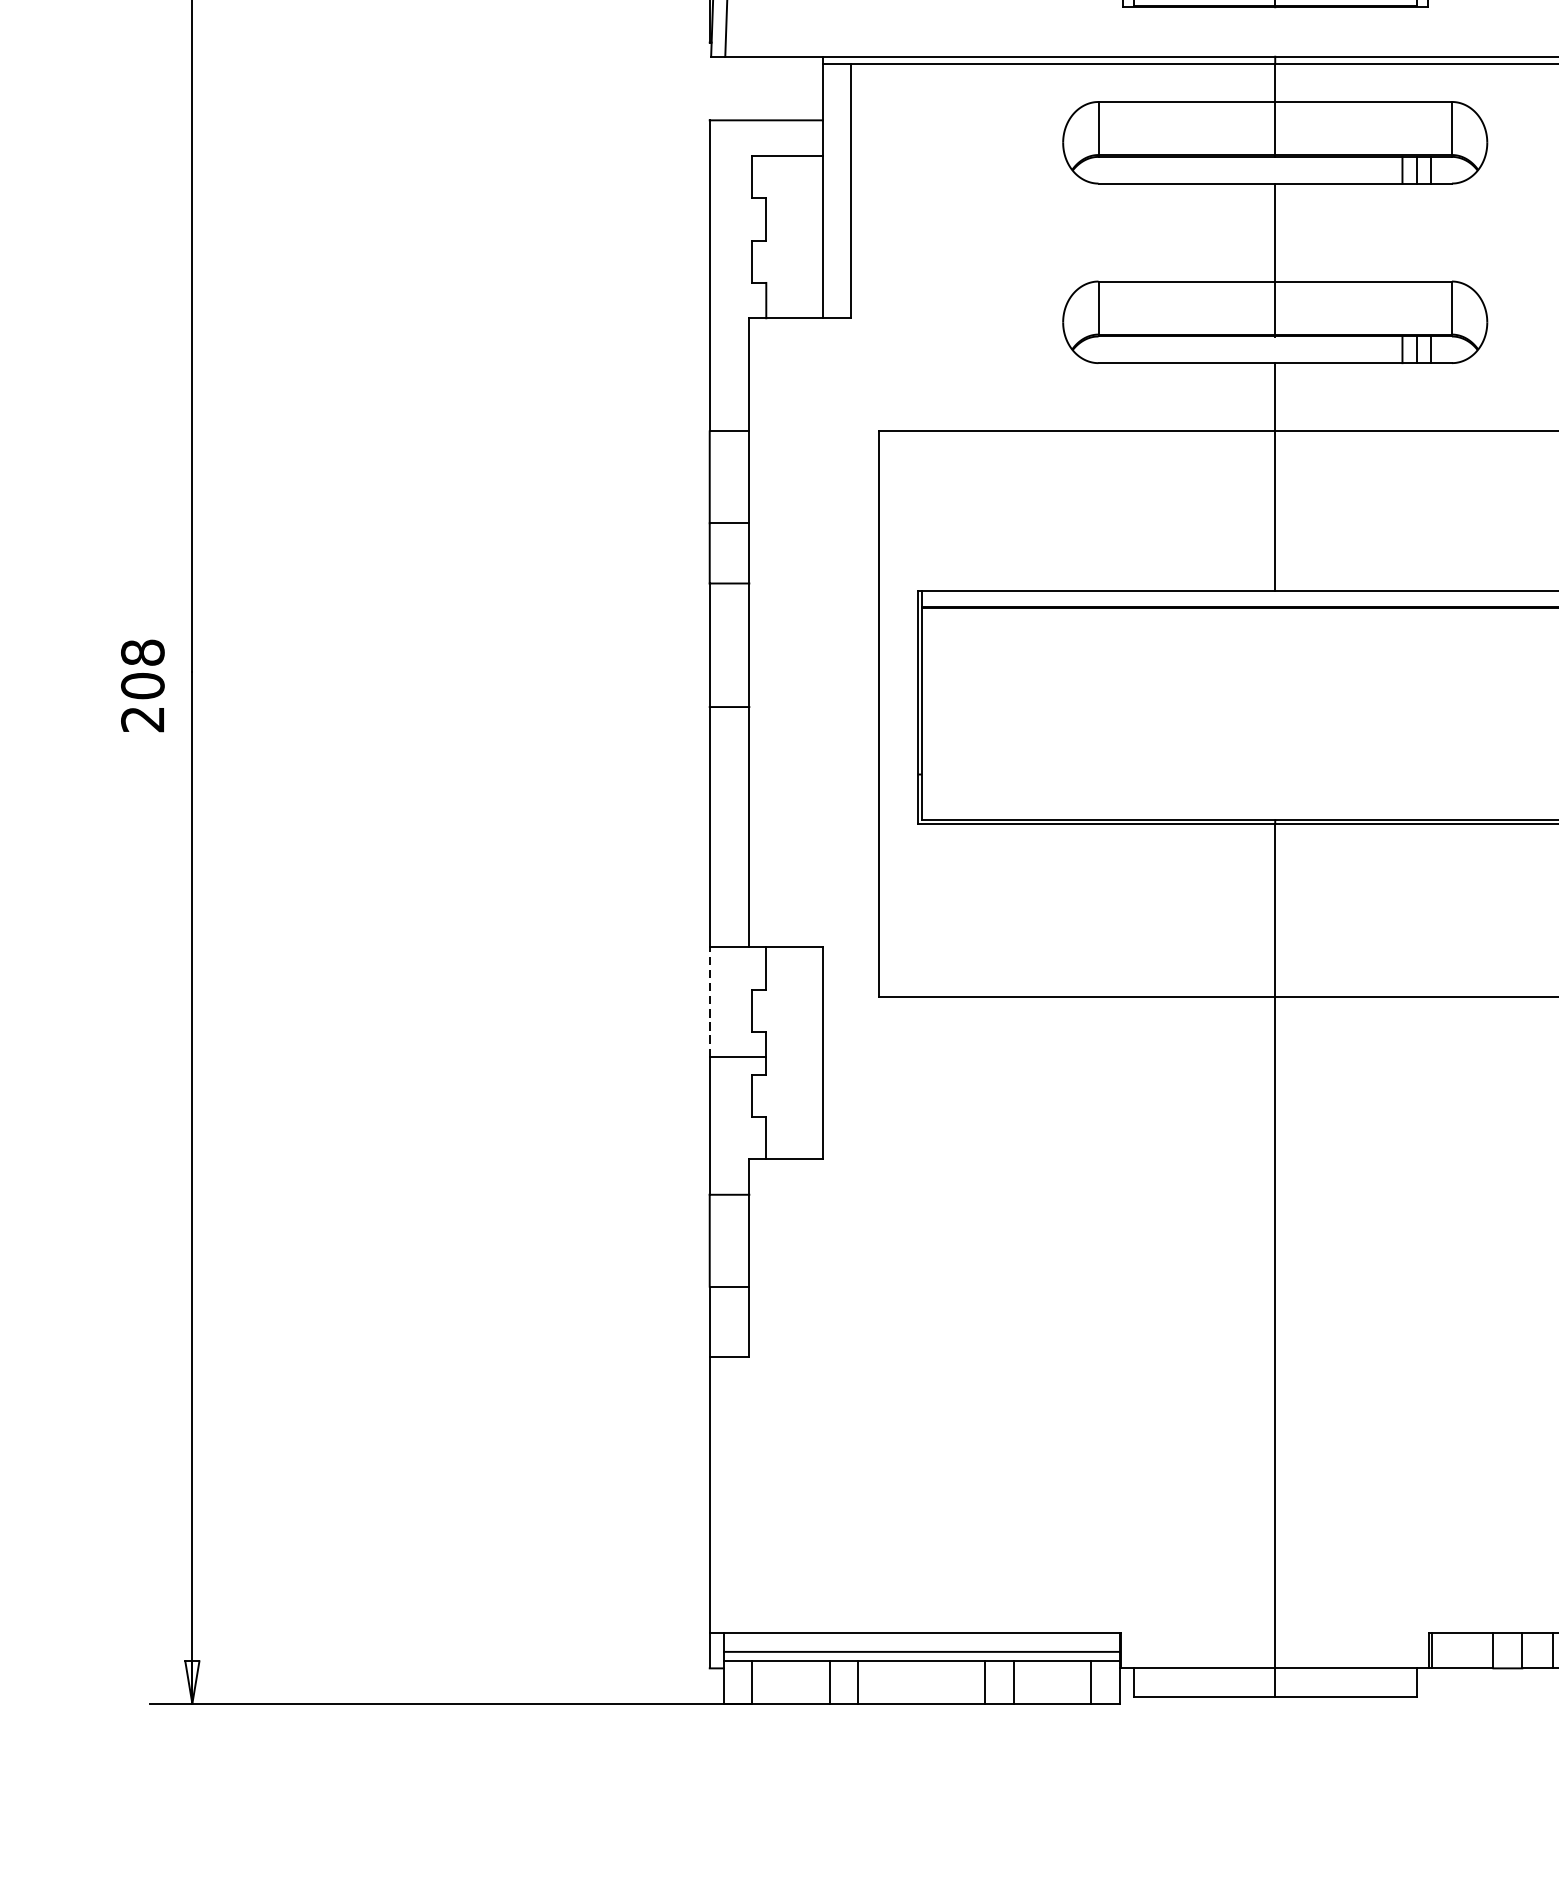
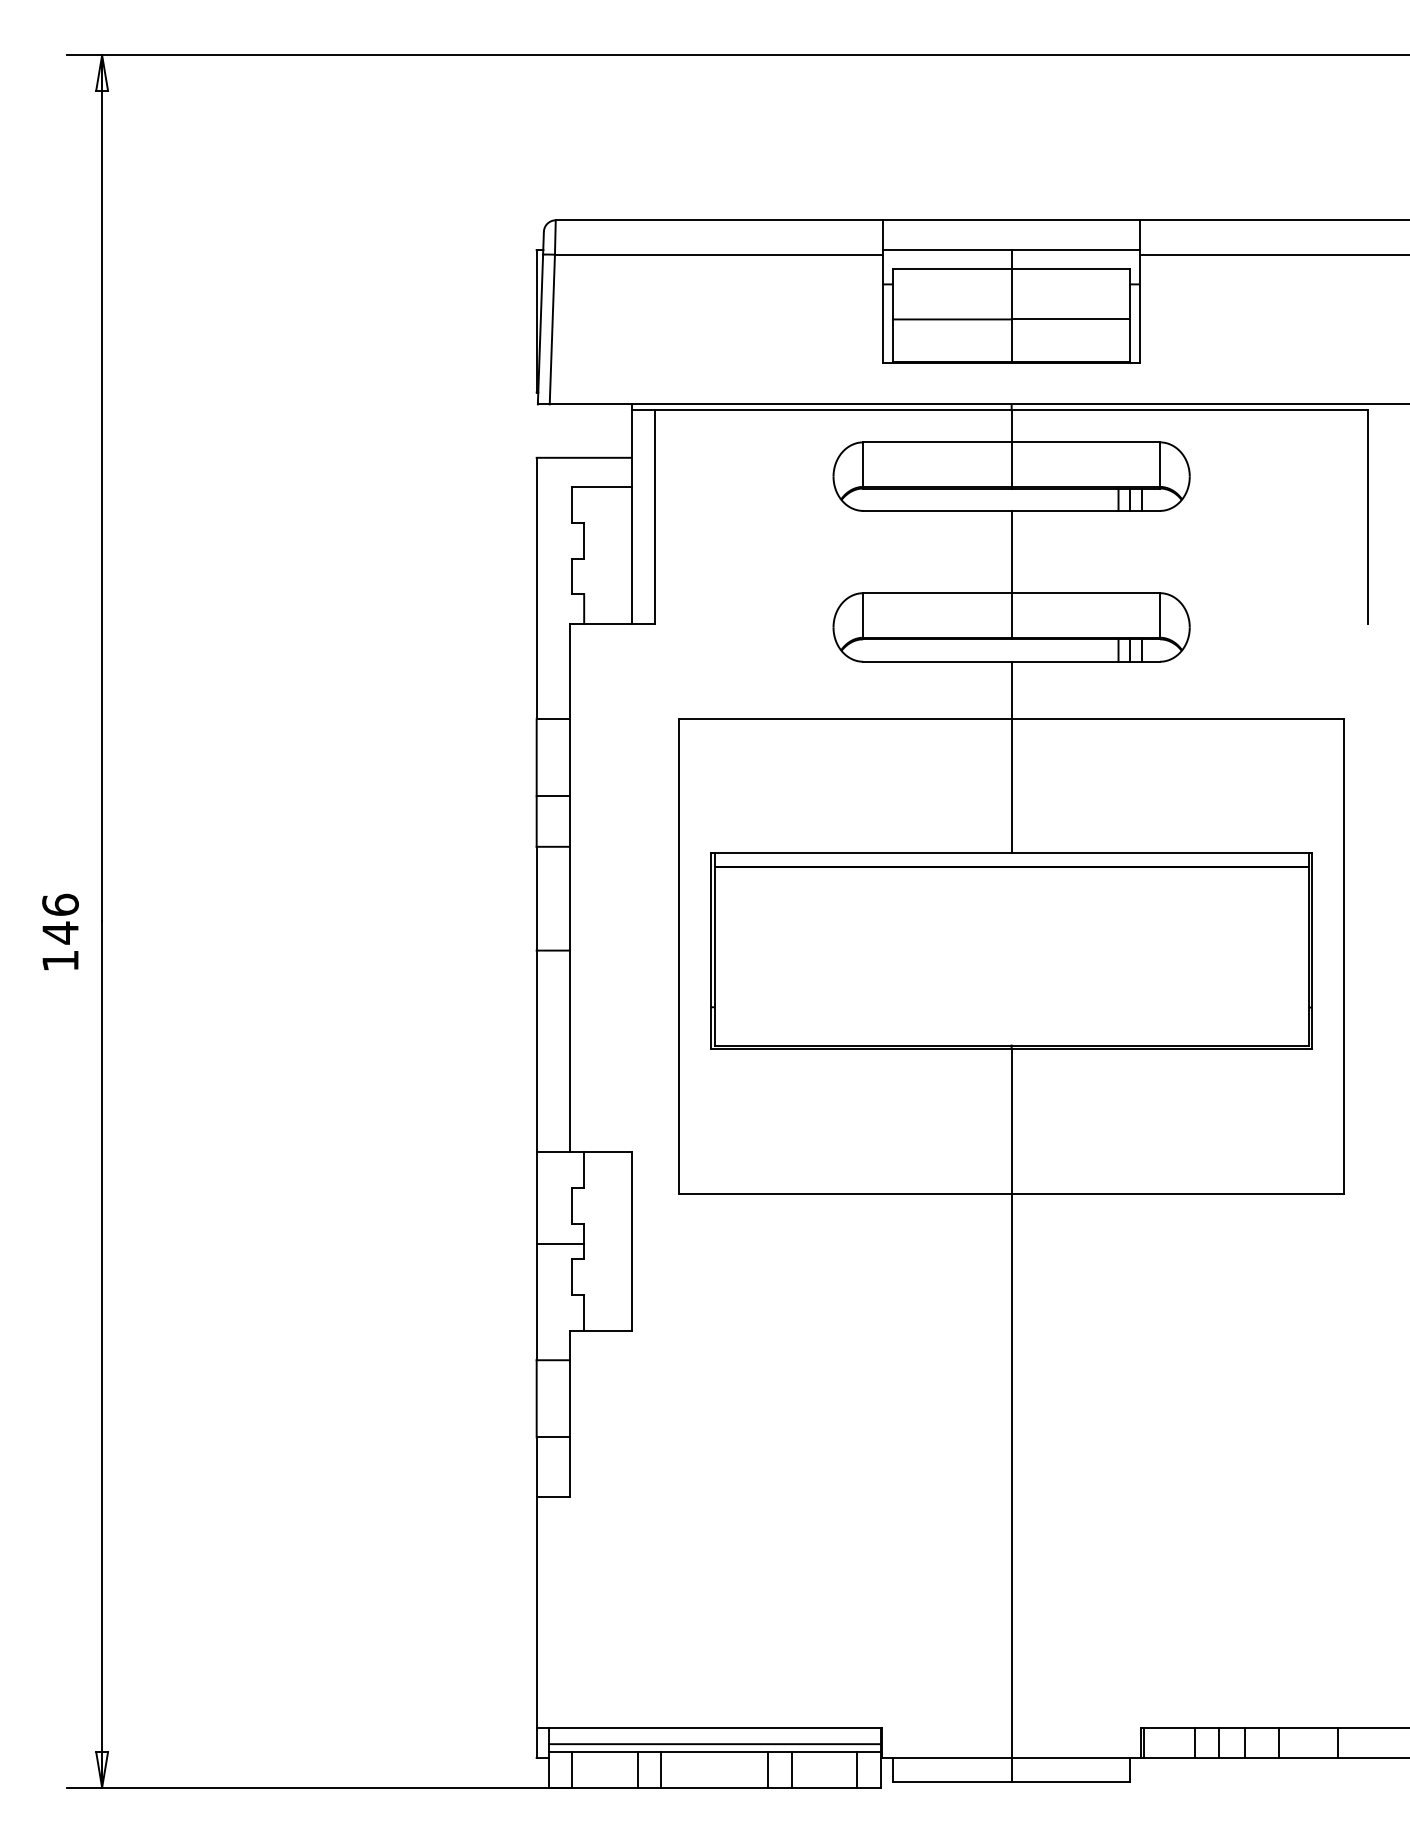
text: (142, 685) -> (60, 932), 208 -> 146
line: (709, 1002) -> (536, 1198), dashed -> solid

